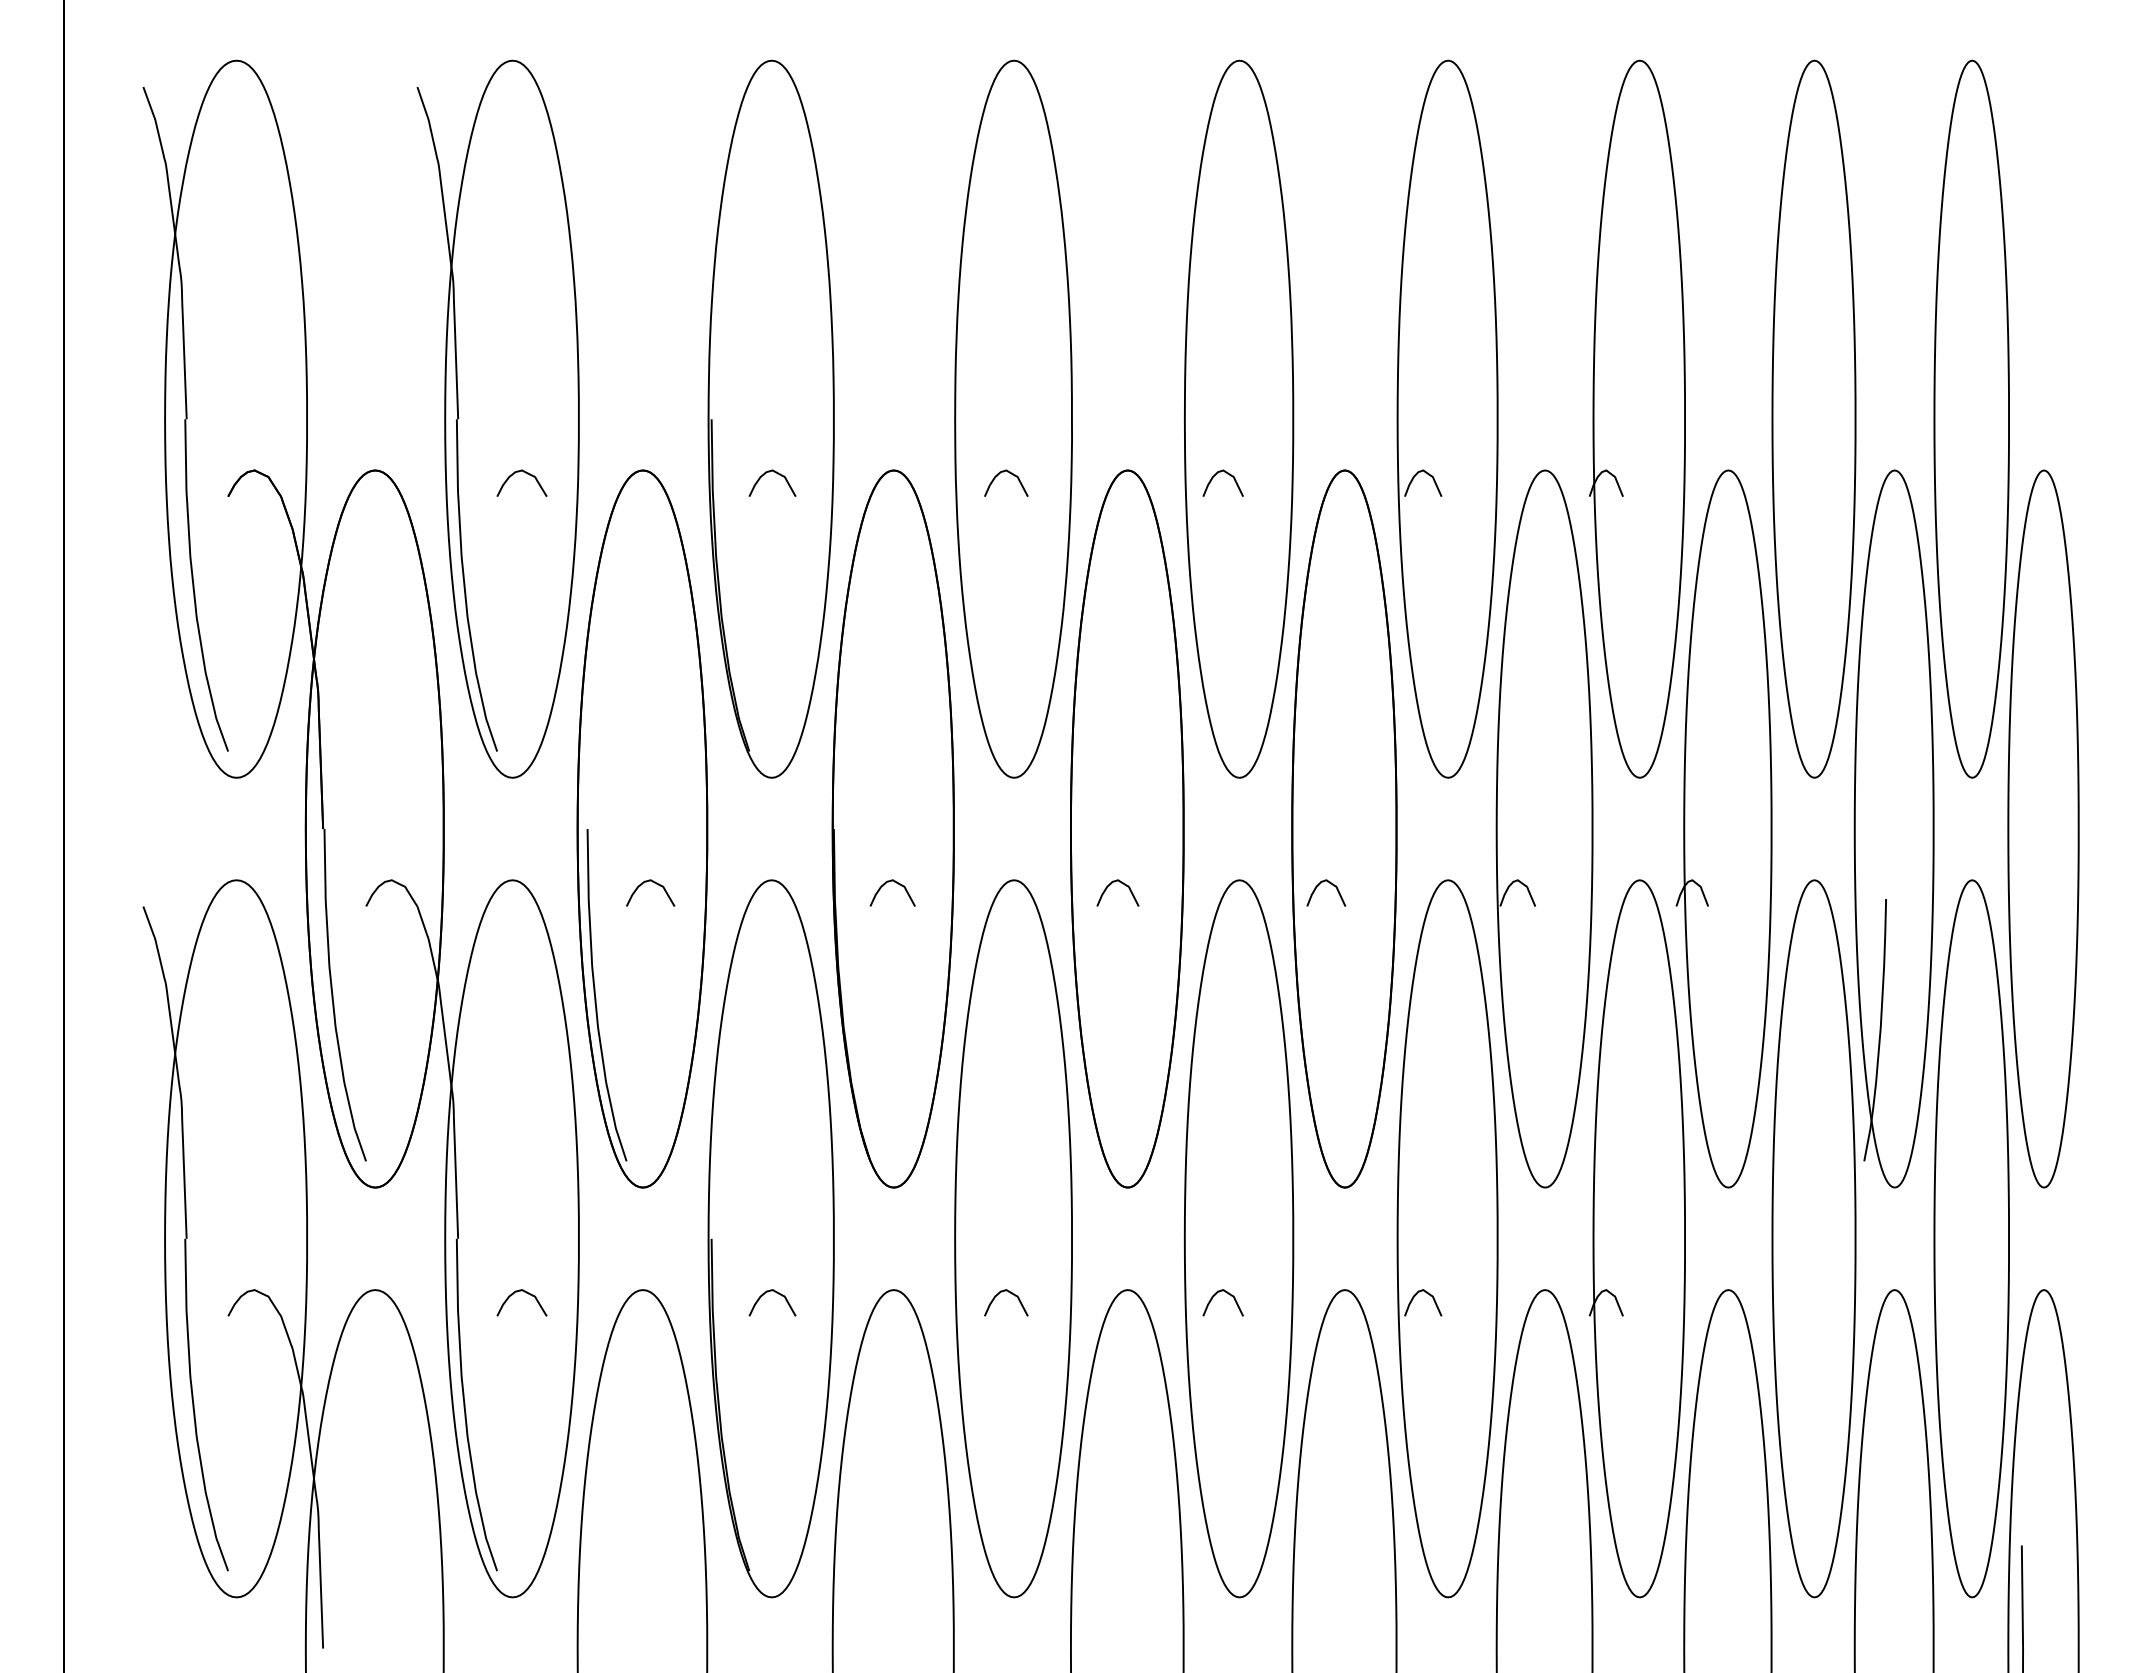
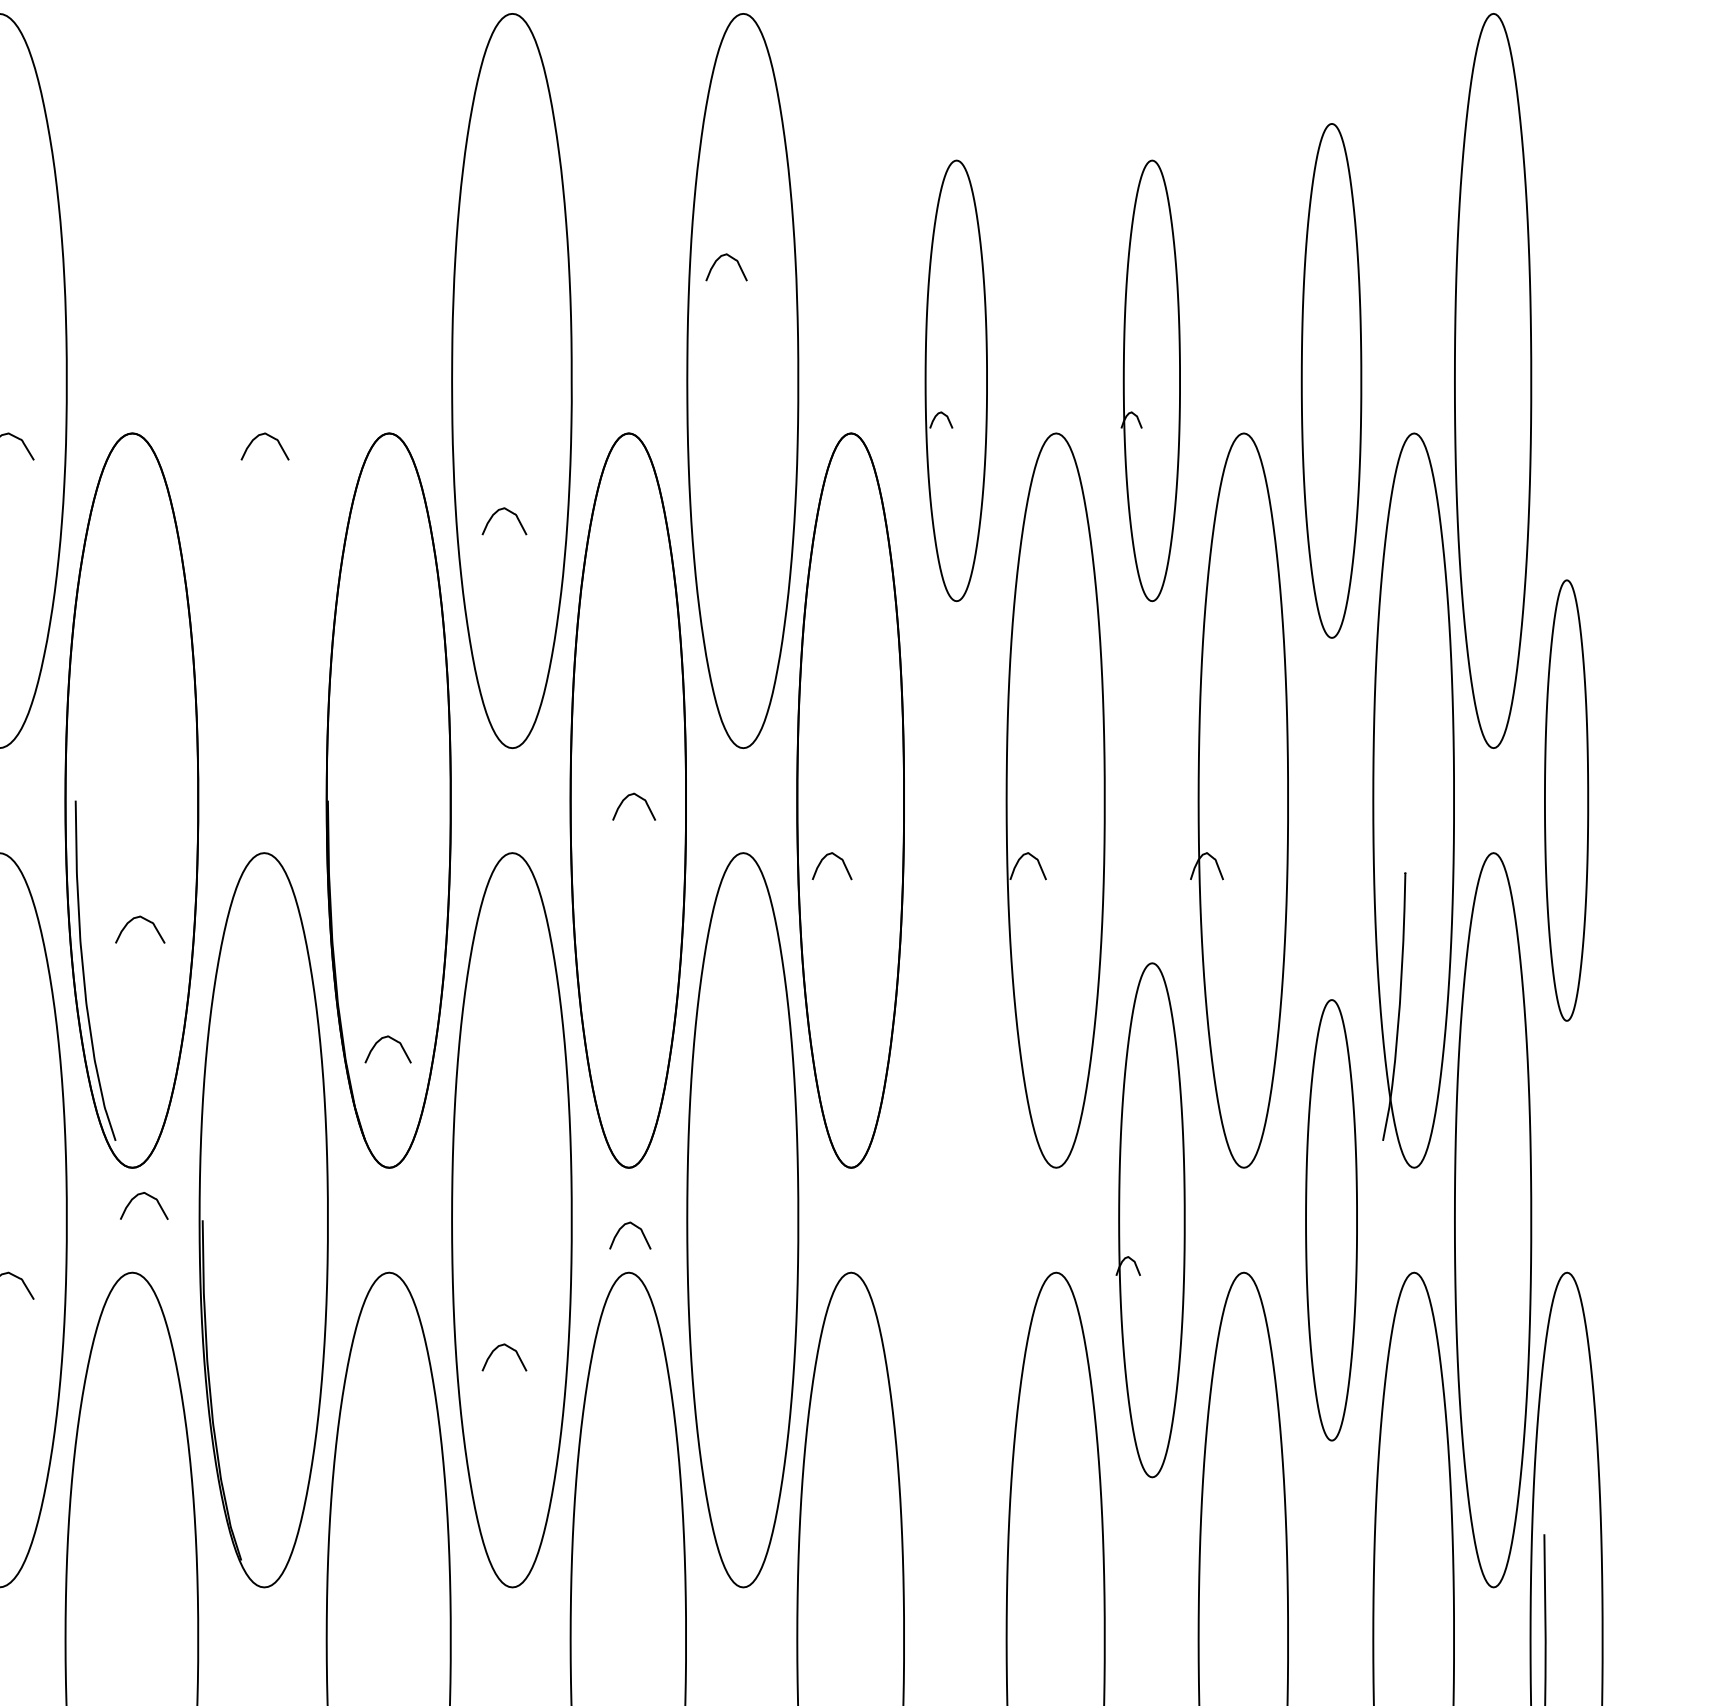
part: (770, 418) -> (263, 380), removed
part: (1447, 418) -> (956, 380), size x0.6
part: (1637, 418) -> (1150, 380), size x0.6
part: (1813, 418) -> (1331, 380), size x0.7
curve: (1227, 474) -> (730, 258), moved
curve: (1012, 475) -> (510, 513), moved
part: (2043, 828) -> (1566, 800), size x0.6
curve: (654, 883) -> (144, 919), moved
curve: (896, 883) -> (392, 1039), moved
curve: (1122, 884) -> (638, 798), moved
part: (1447, 1238) -> (956, 1219), removed
part: (1636, 1238) -> (1149, 1219), size x0.7
part: (1813, 1238) -> (1331, 1219), size x0.6
curve: (776, 1293) -> (148, 1196), moved
curve: (1226, 1293) -> (633, 1226), moved
curve: (1011, 1294) -> (509, 1348), moved

